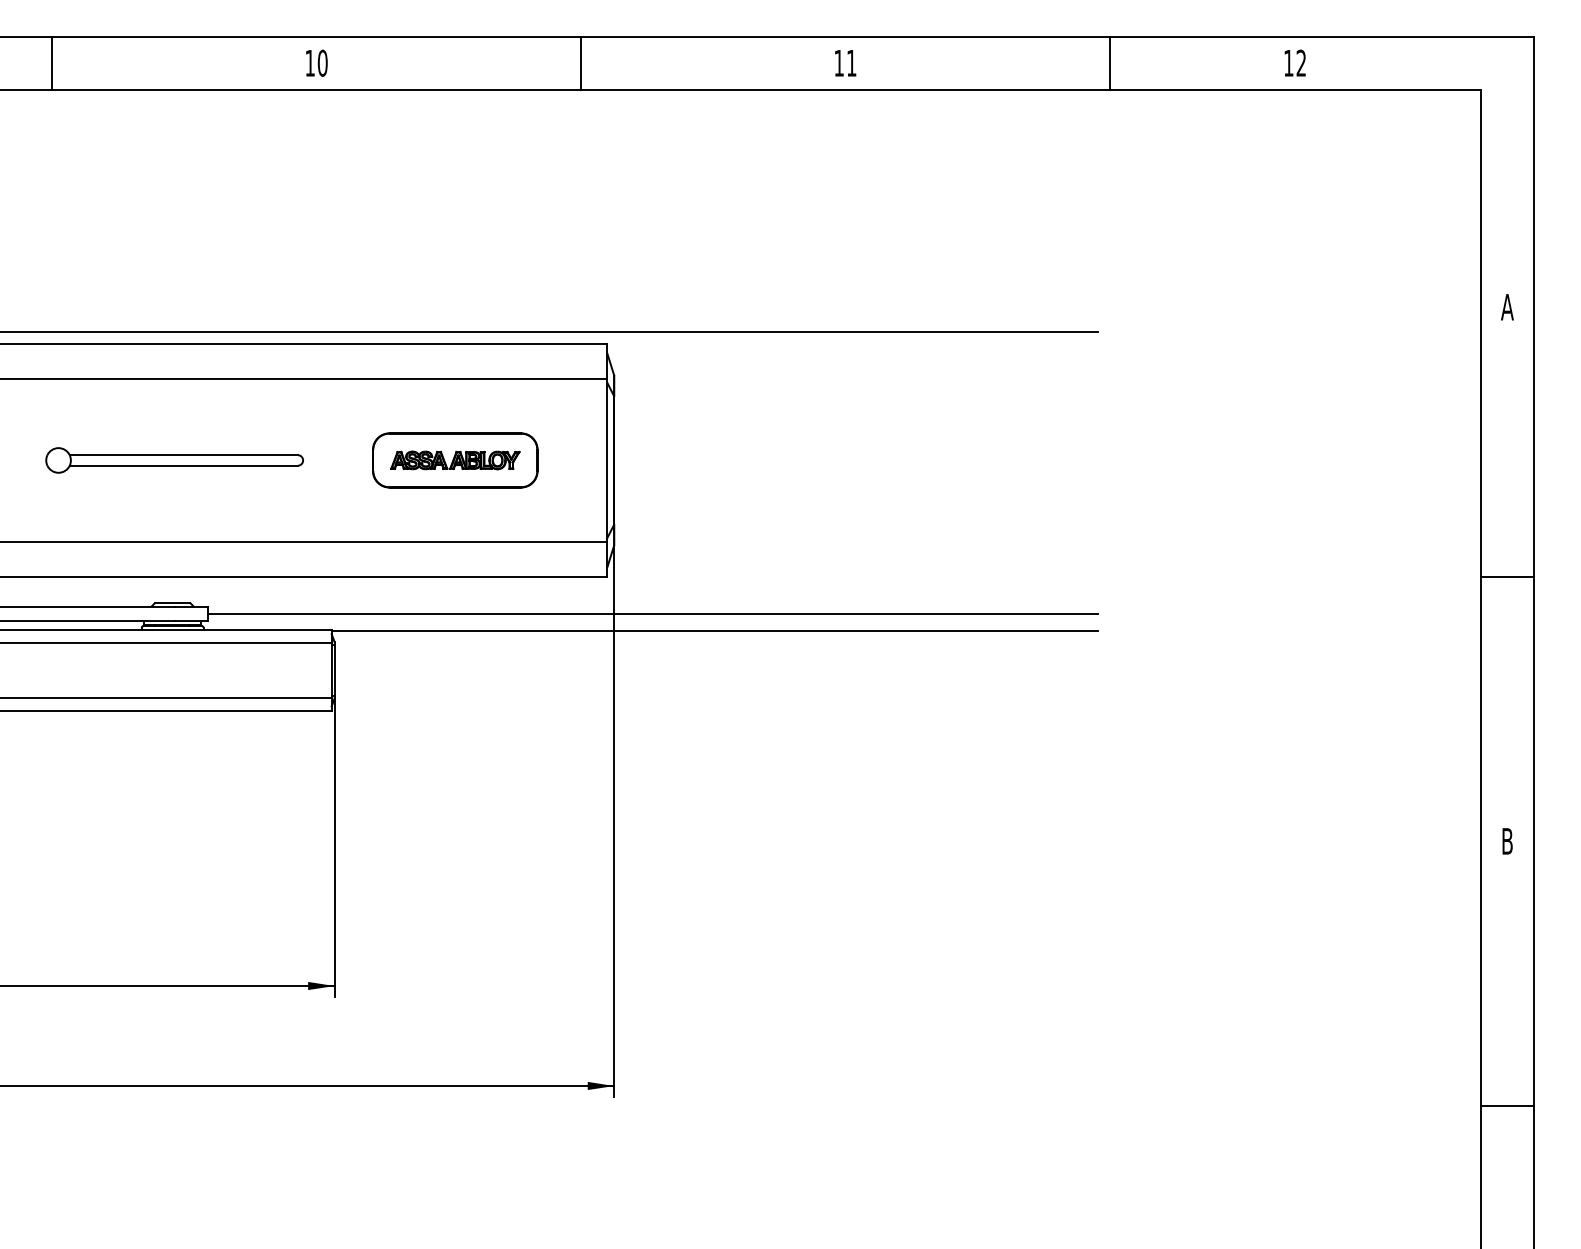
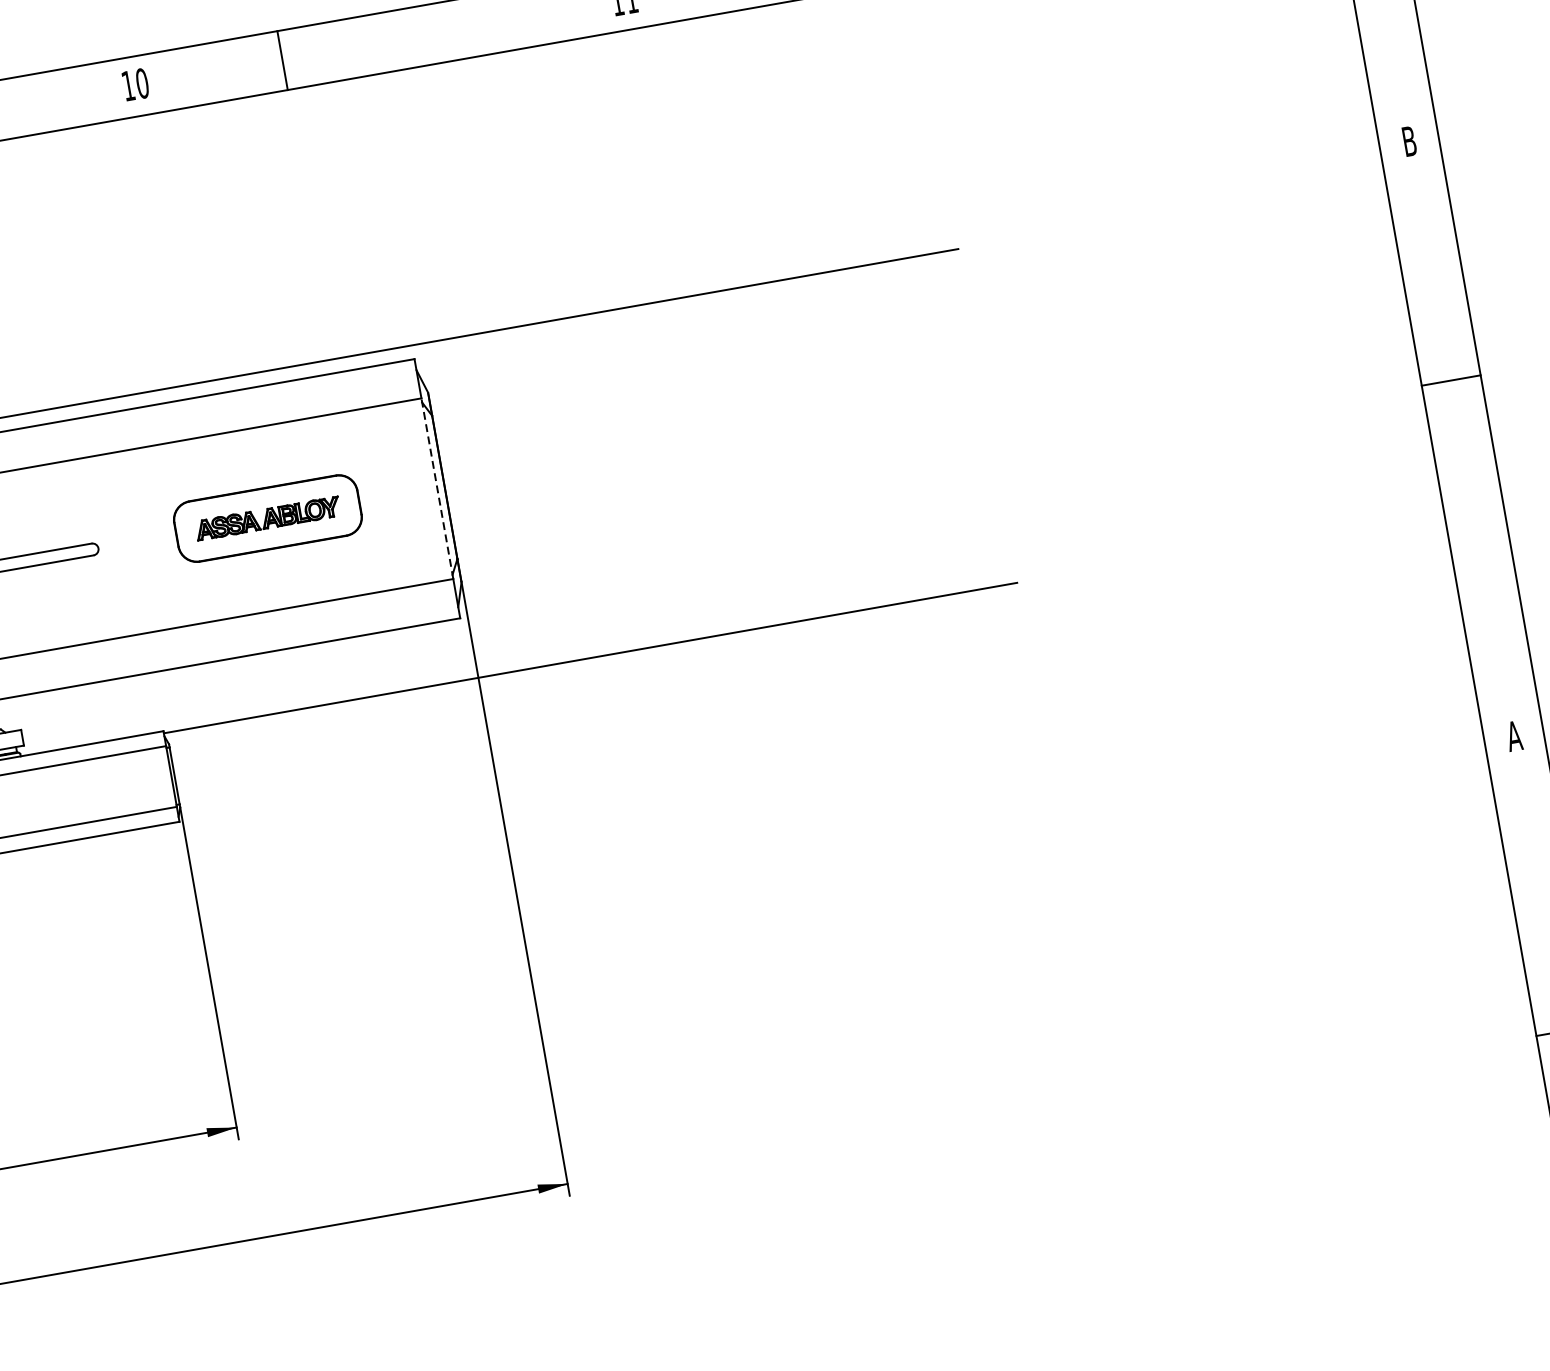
text: (316, 62) -> (135, 83), moved
line: (581, 63) -> (282, 60), moved
text: (1507, 307) -> (1409, 141), A -> B
line: (607, 459) -> (437, 487), solid -> dashed
line: (1506, 576) -> (1450, 380), moved
line: (652, 613) -> (517, 650), removed
text: (1507, 841) -> (1514, 736), B -> A

